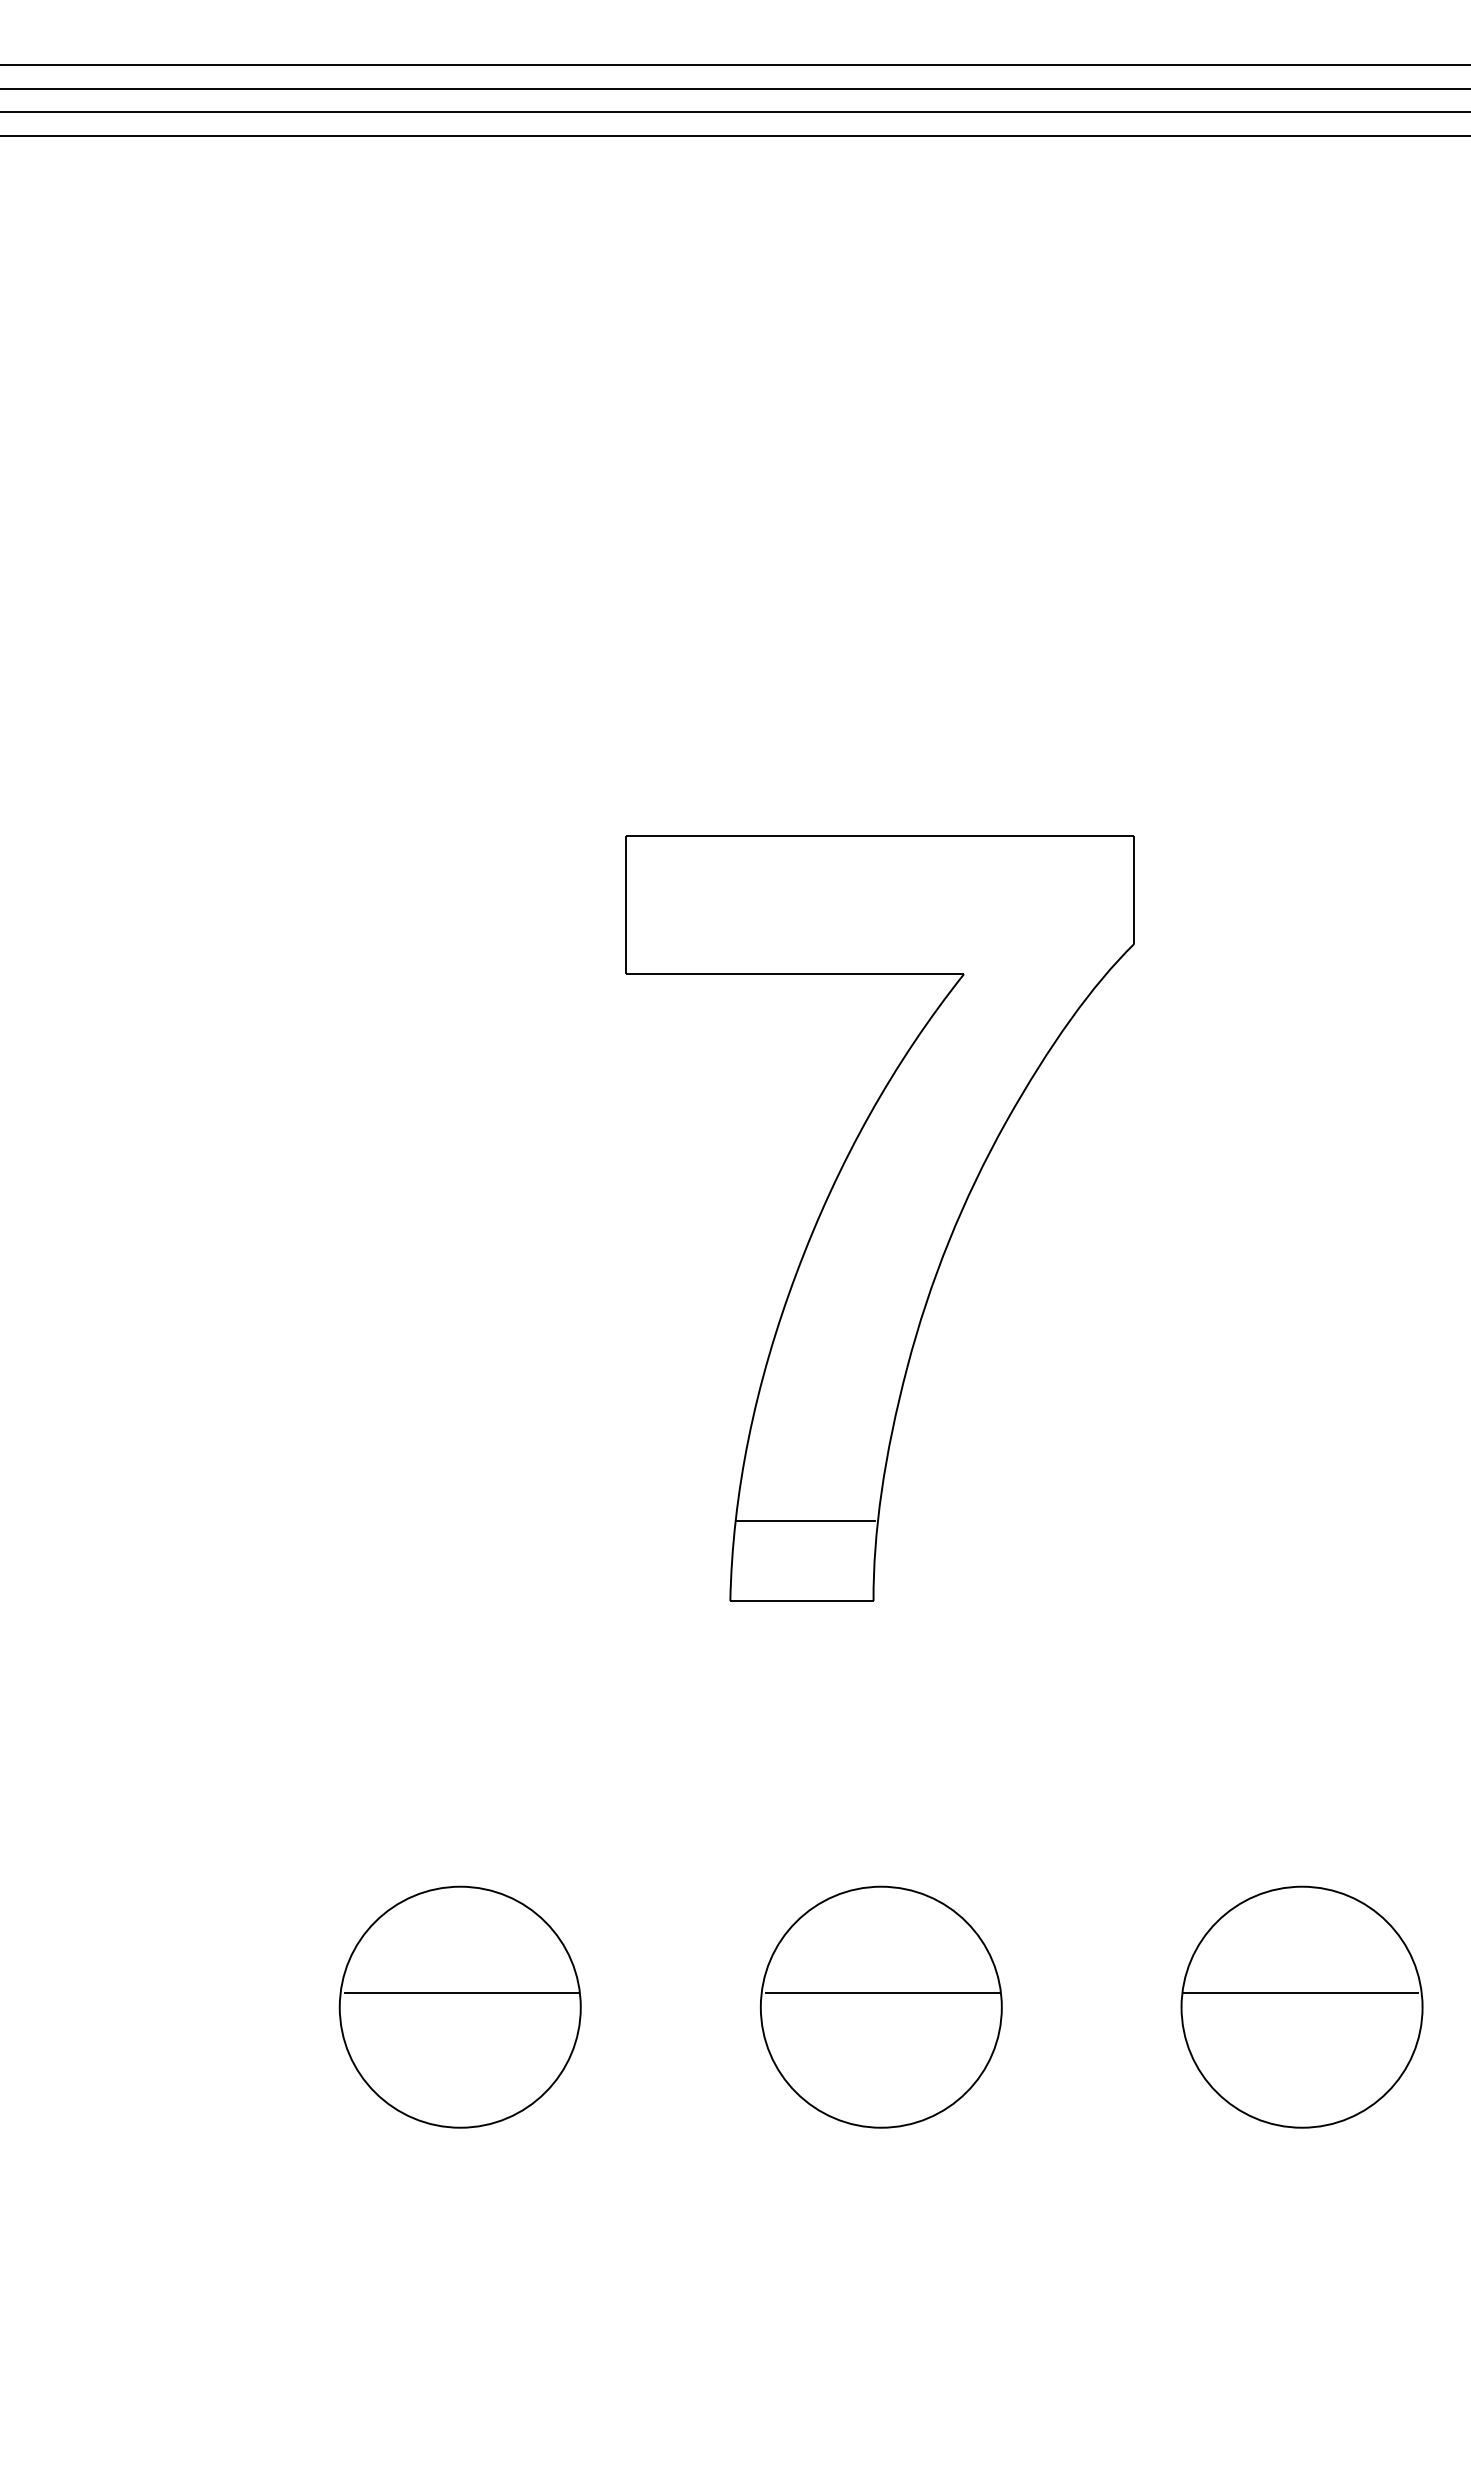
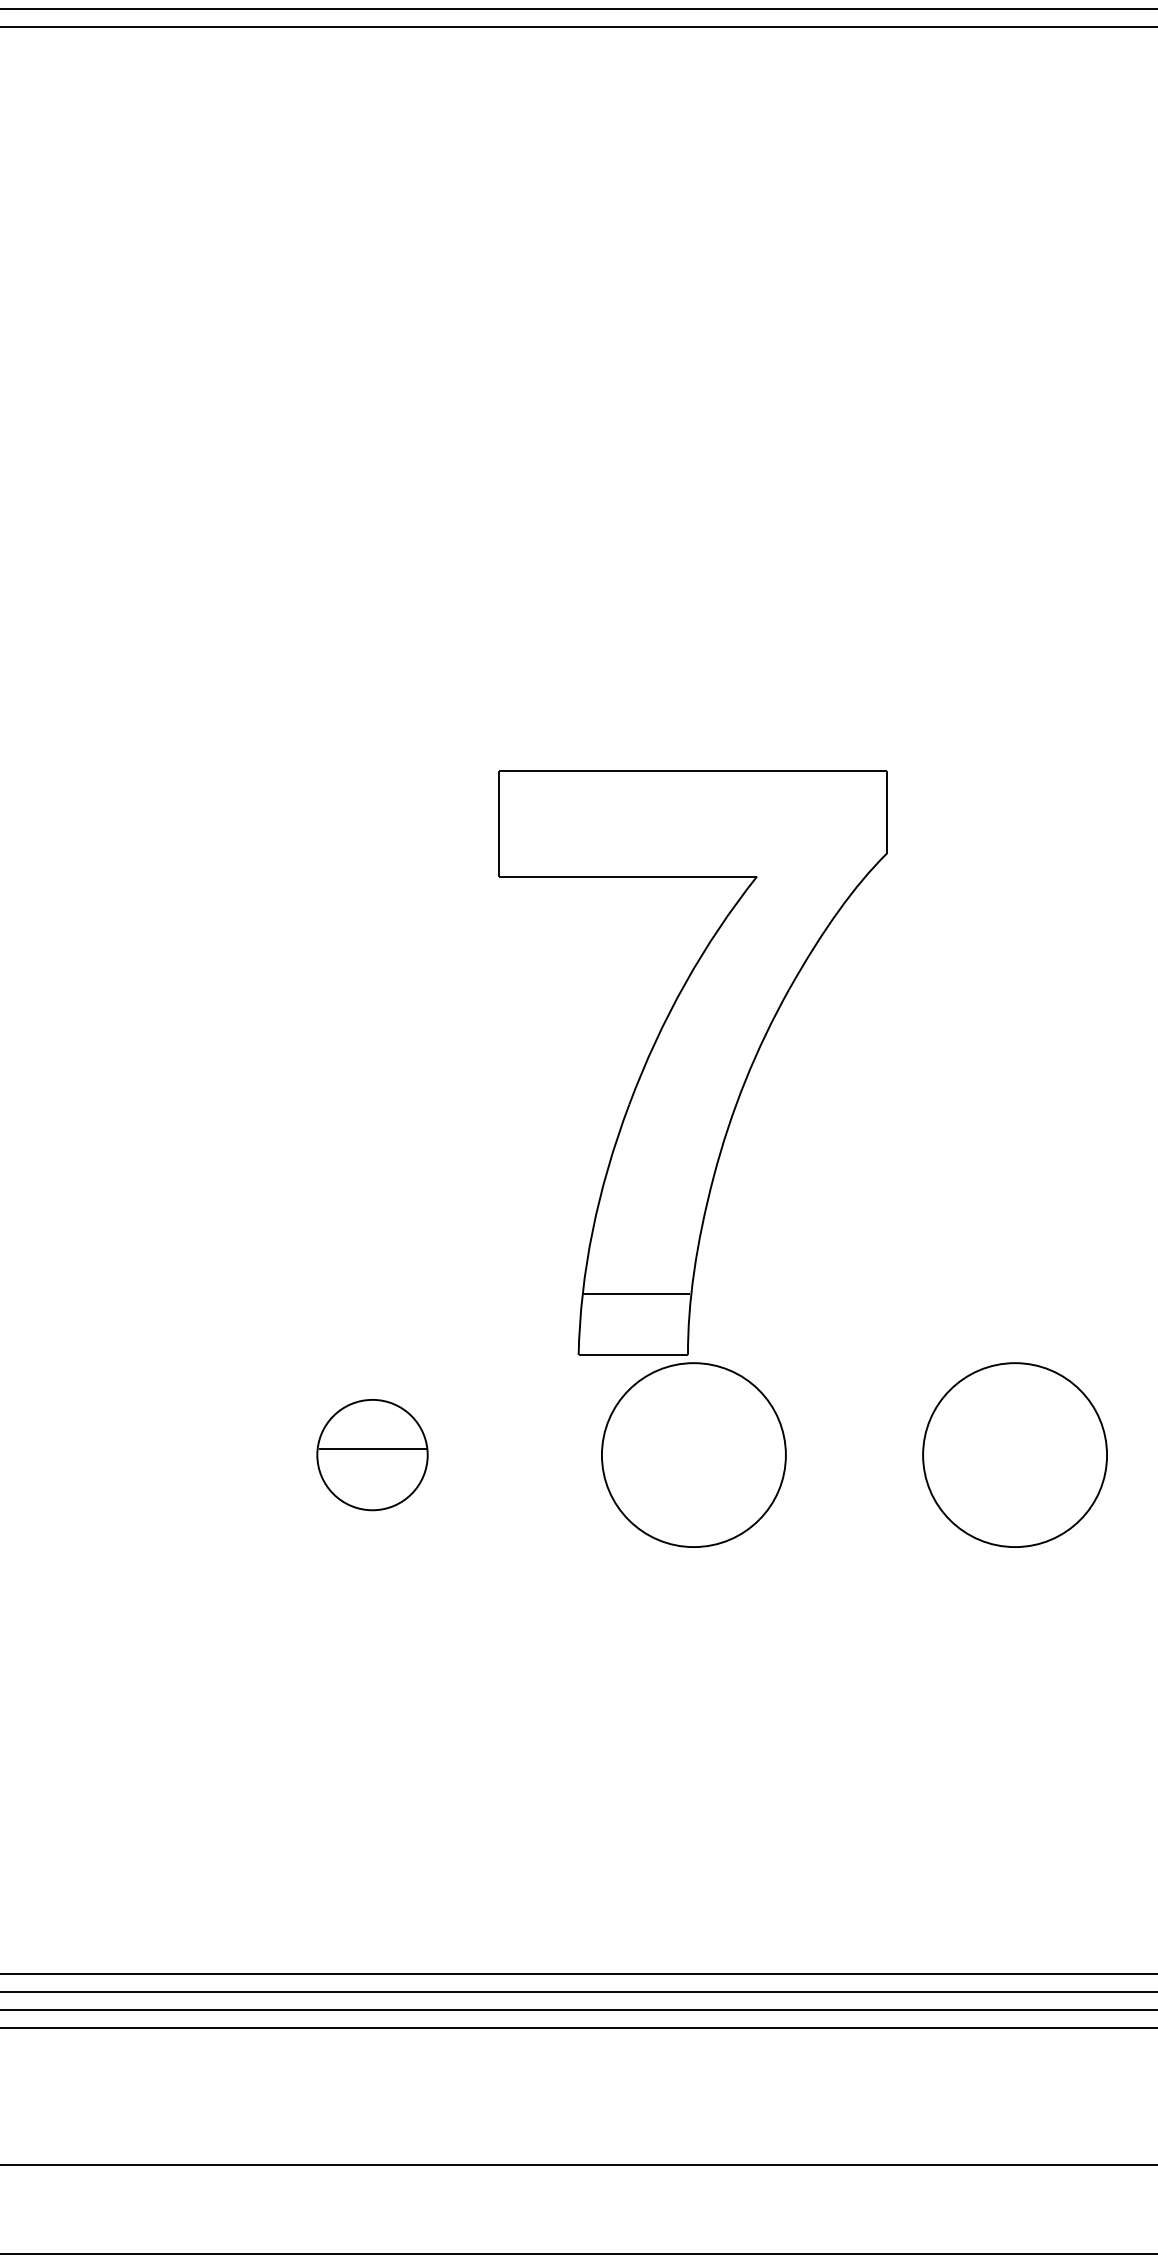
part: (879, 1217) -> (692, 1062), moved
line: (882, 1993) -> (694, 1444), removed
line: (1299, 1993) -> (1013, 1444), removed
part: (460, 2006) -> (372, 1454), size x0.6

